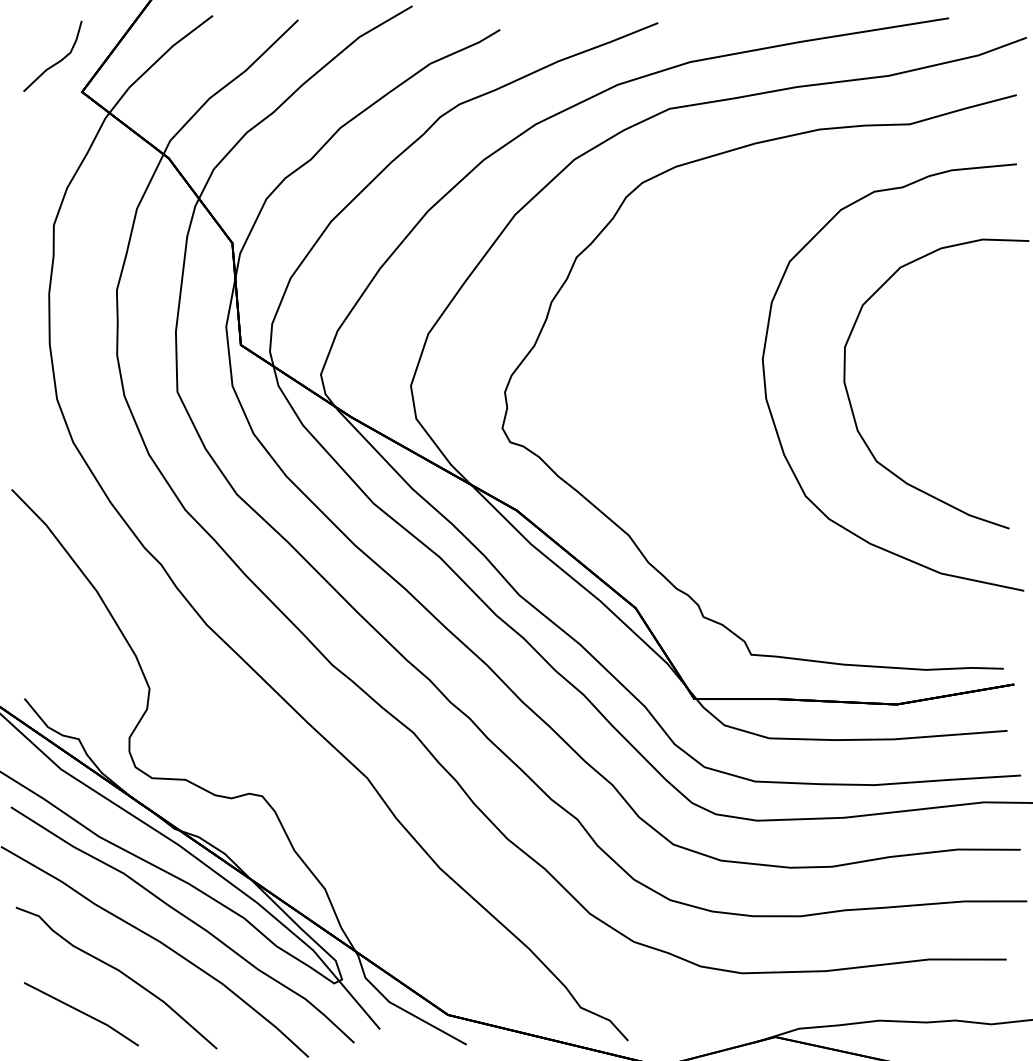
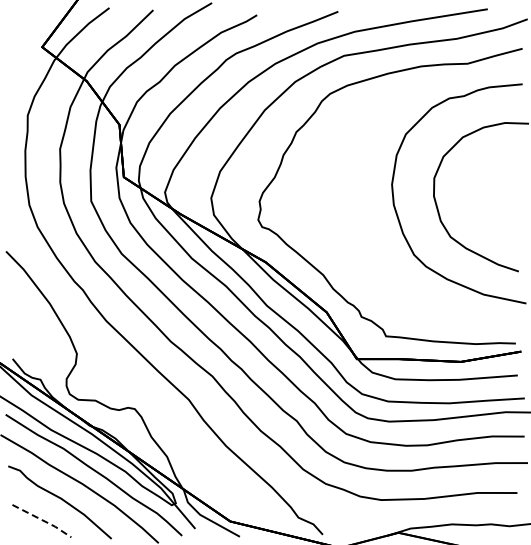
curve: (55, 61) -> (28, 31), removed
line: (84, 1013) -> (43, 520), solid -> dashed

